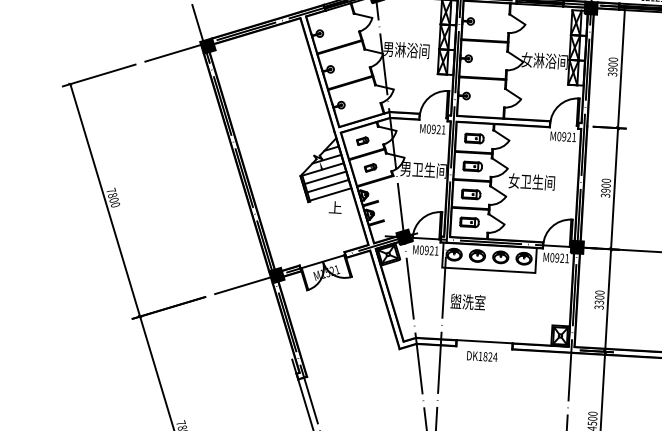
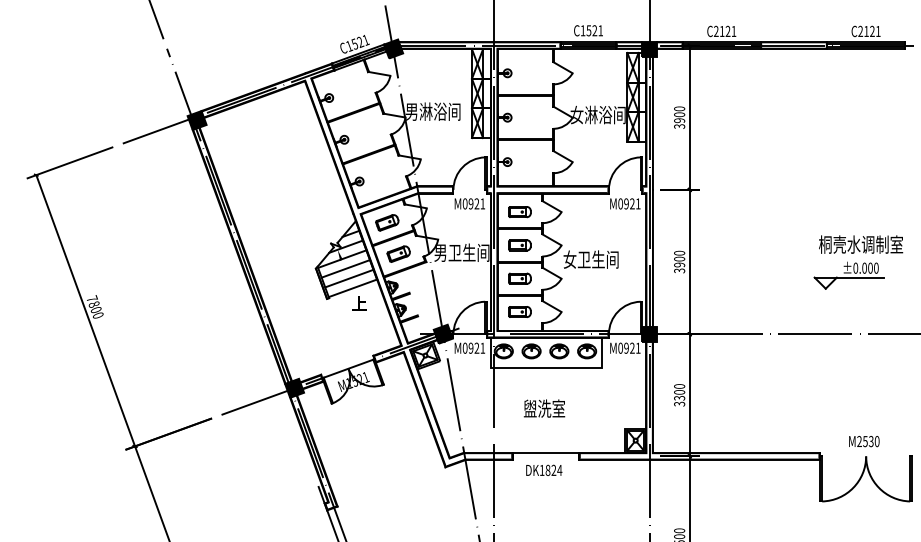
part: (362, 140) -> (387, 222), size x1.67
part: (370, 167) -> (398, 253), size x1.67
text: (468, 301) -> (544, 408), moved

